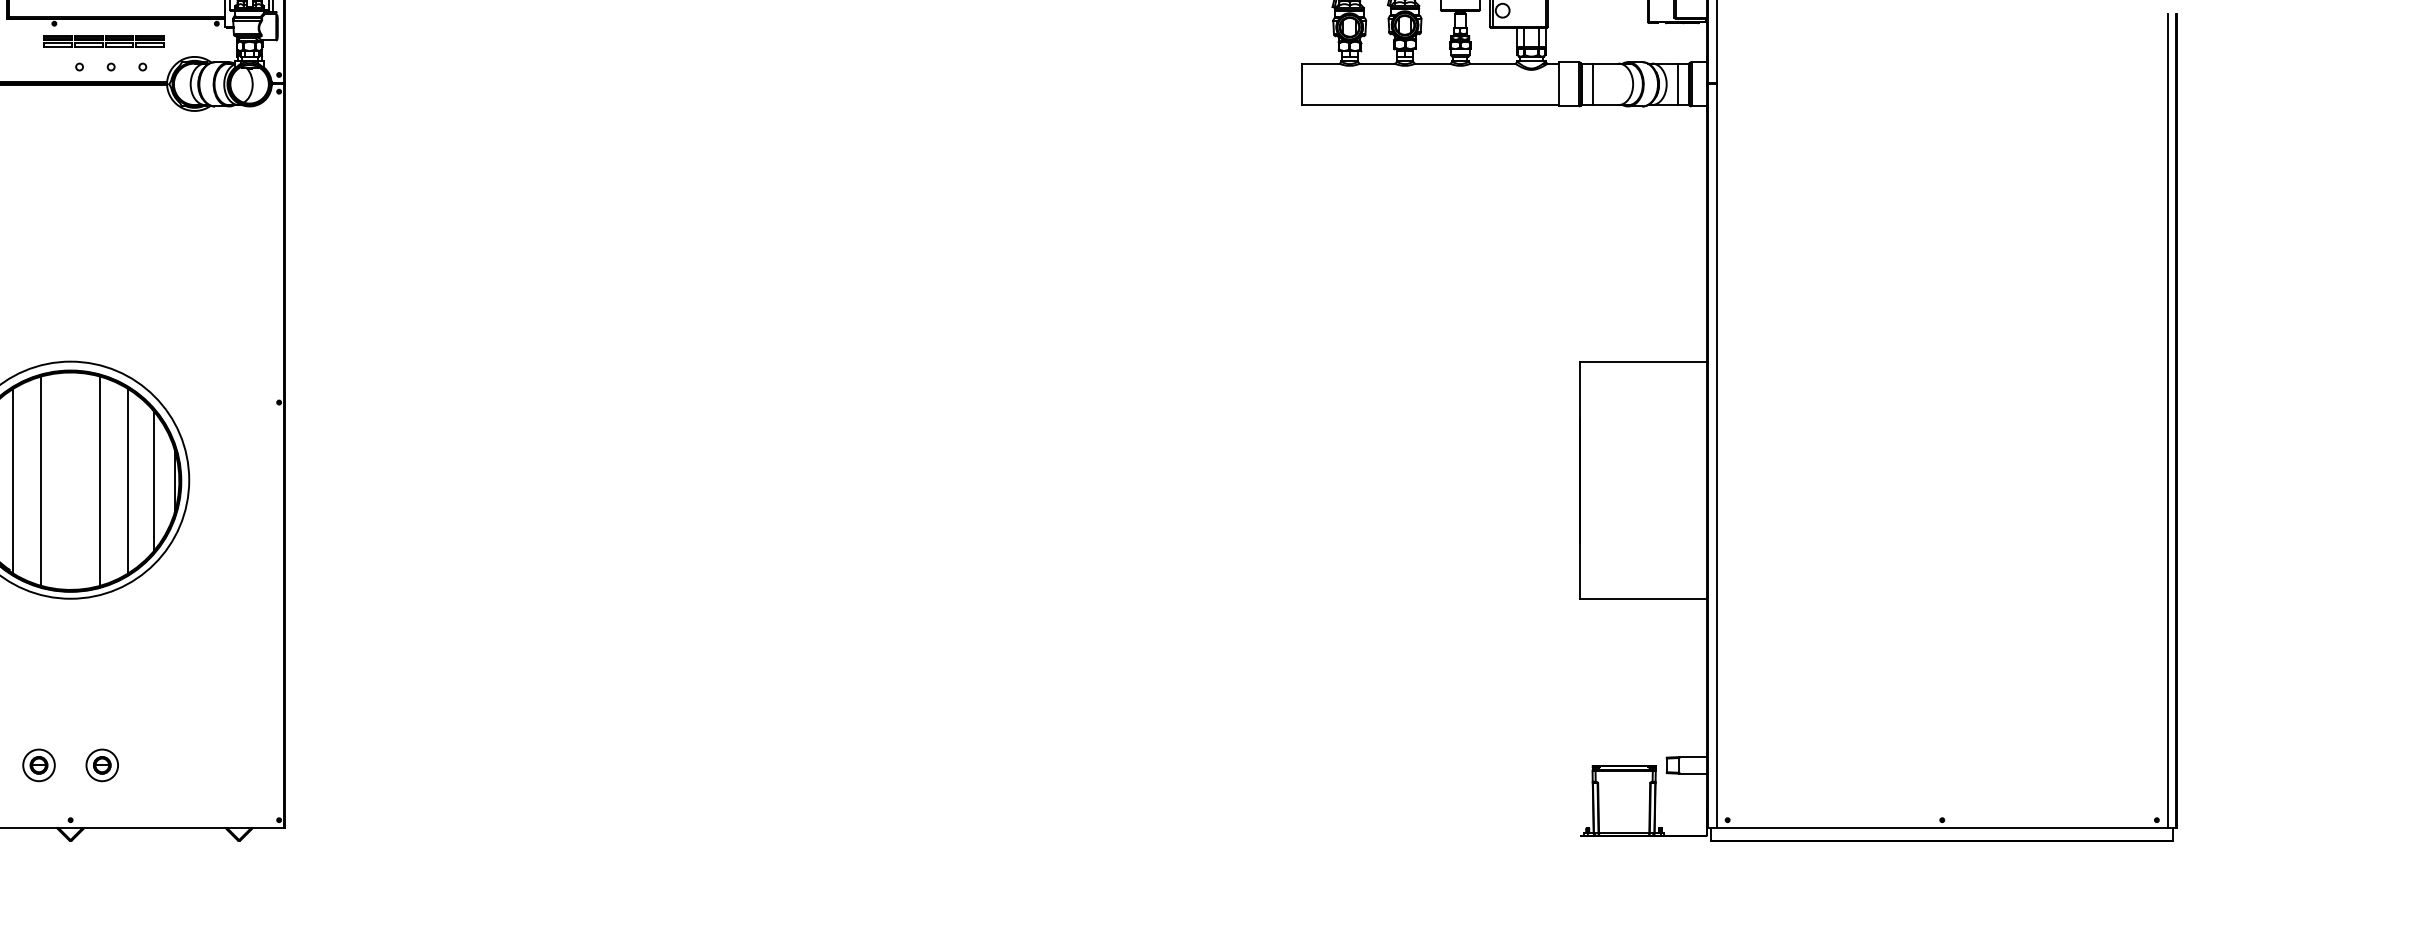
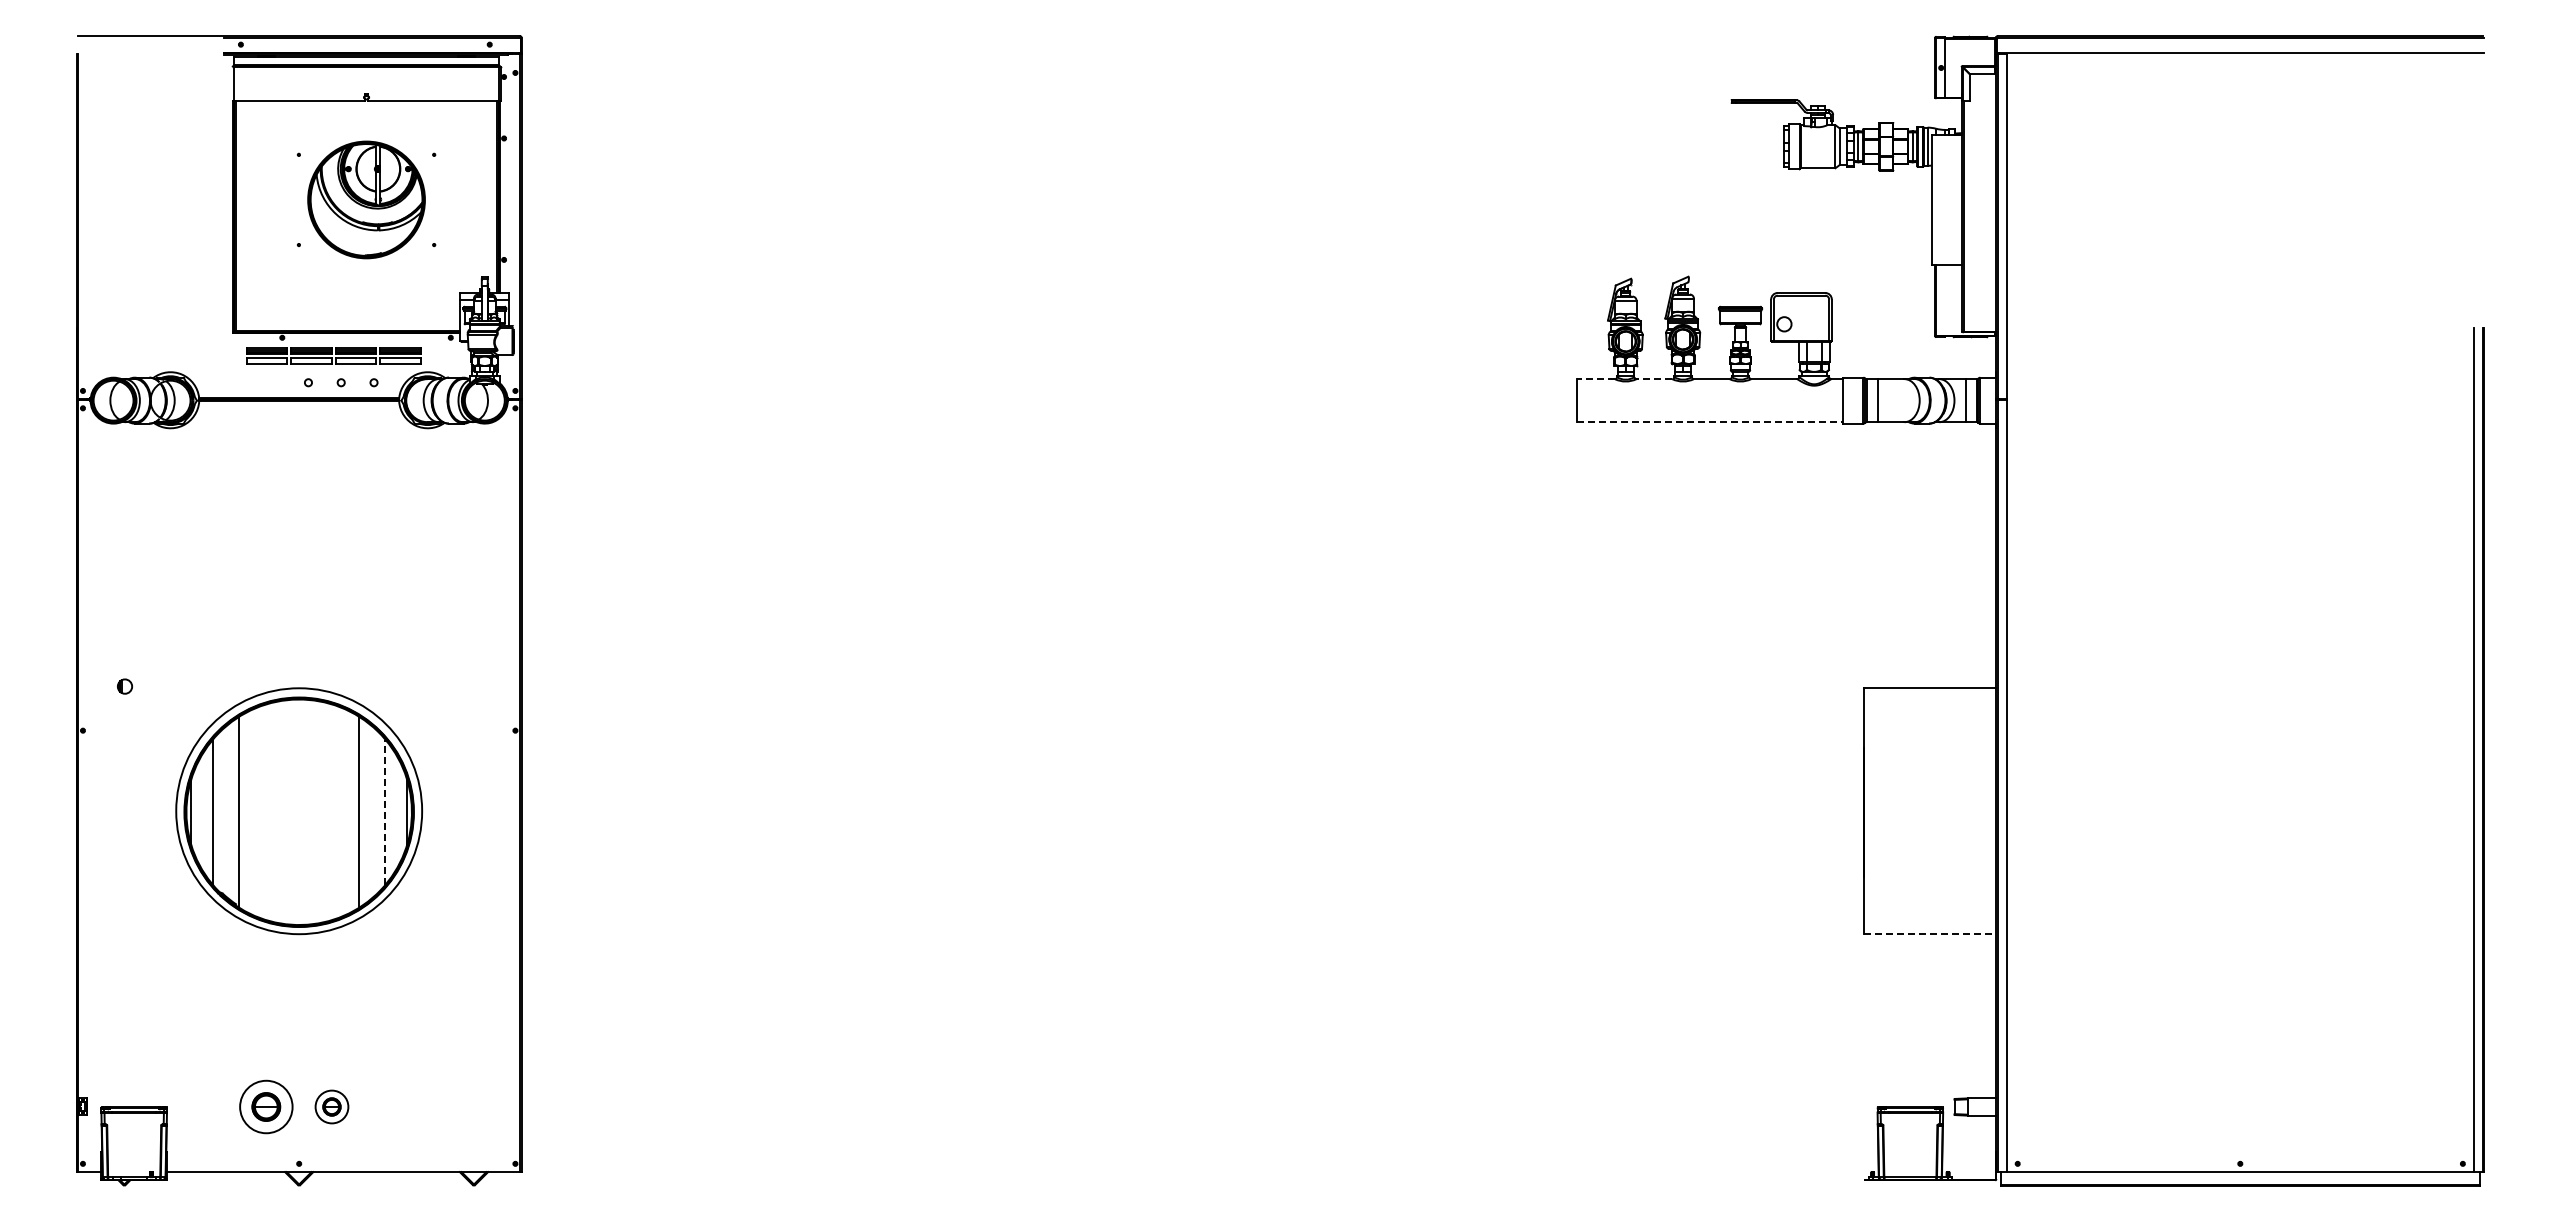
part: (103, 41) -> (333, 356), size x1.4
line: (1320, 63) -> (1595, 379), solid -> dashed
line: (1376, 63) -> (1653, 379), solid -> dashed
line: (1431, 105) -> (1710, 422), solid -> dashed
line: (41, 480) -> (268, 811), removed
line: (99, 480) -> (329, 811), removed
line: (153, 481) -> (385, 812), solid -> dashed
line: (1643, 599) -> (1930, 934), solid -> dashed
part: (39, 764) -> (266, 1106), size x1.6

